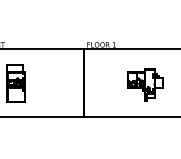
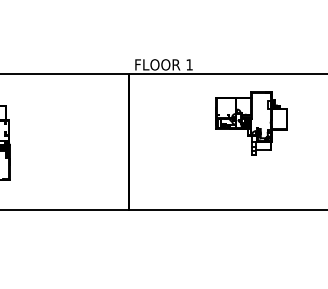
part: (145, 84) -> (252, 122), moved

